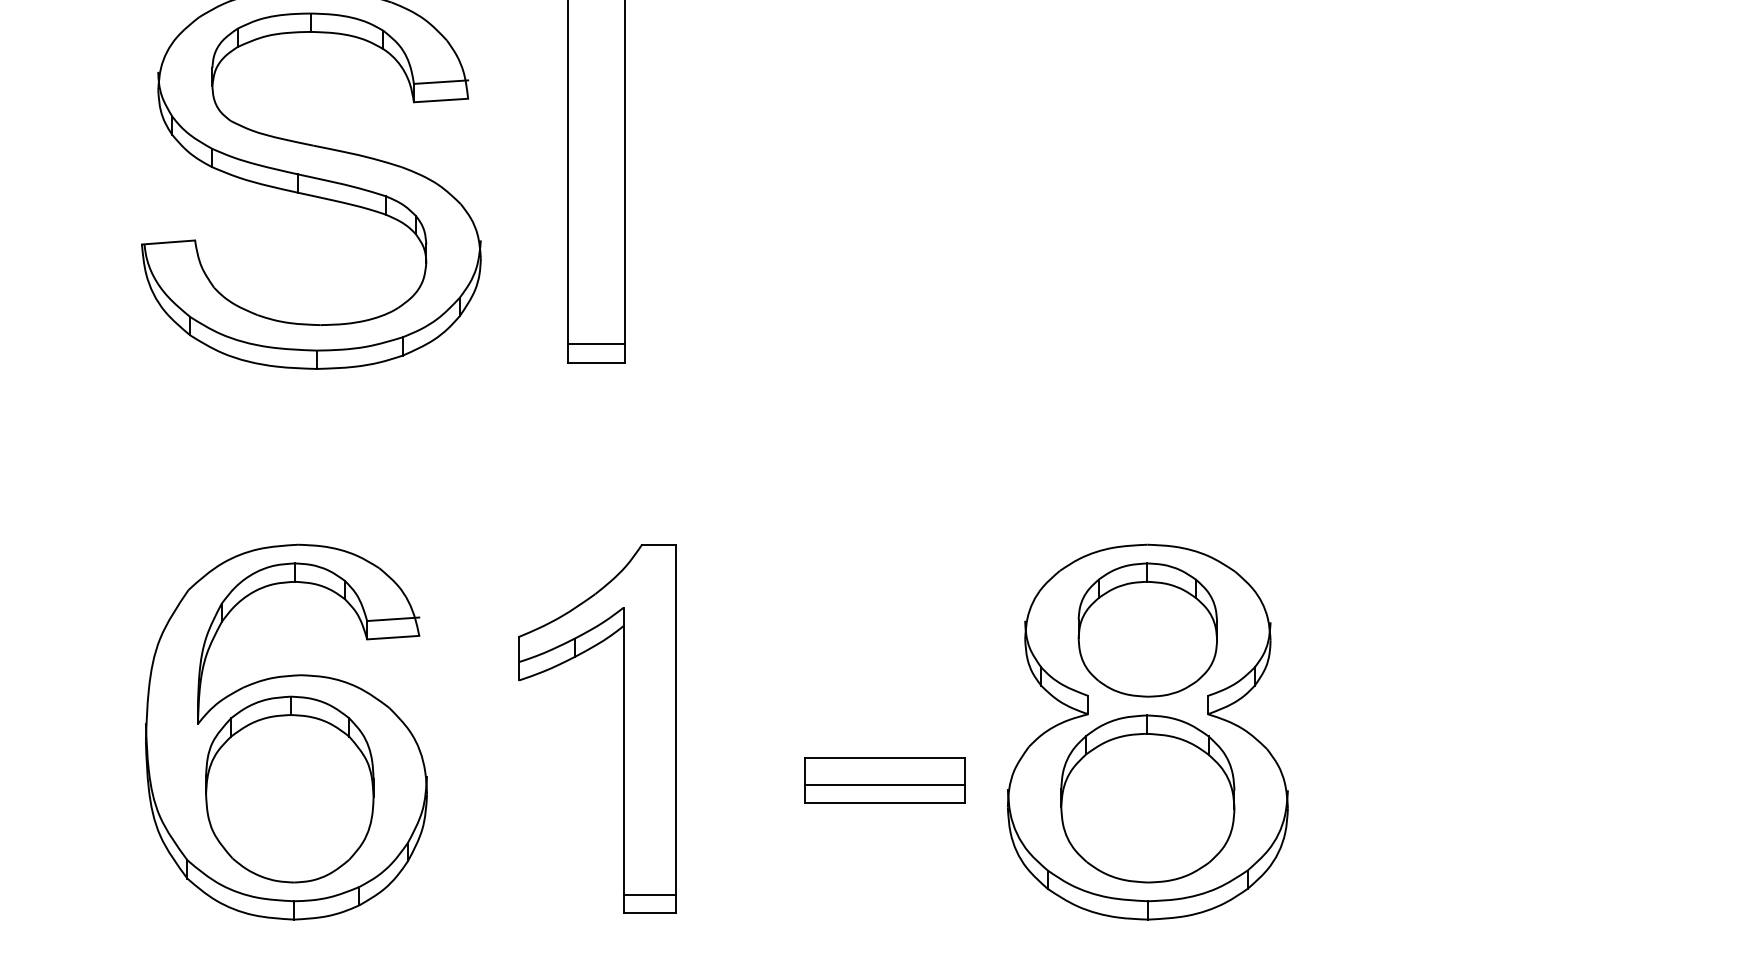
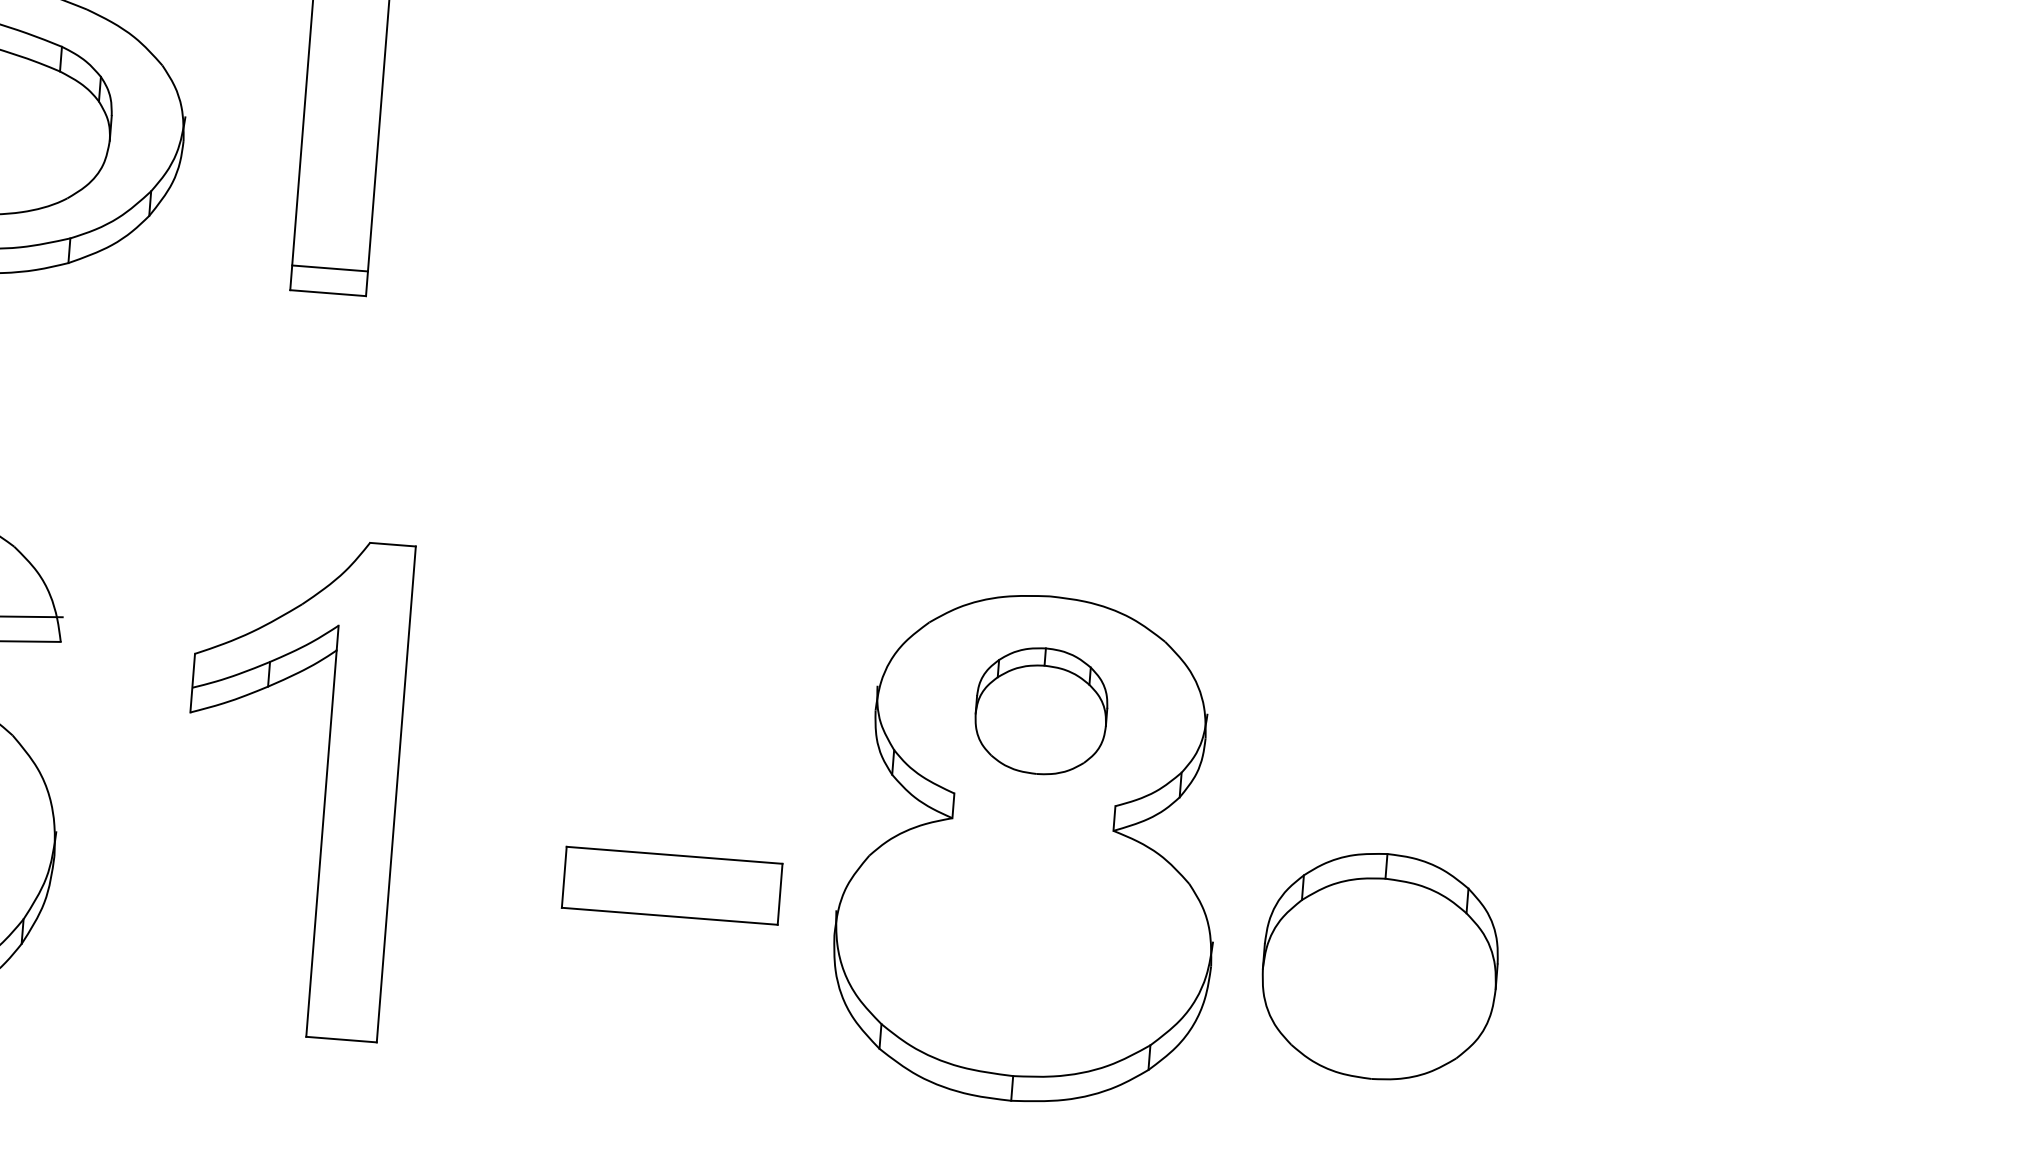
part: (1147, 629) -> (1041, 710), size x0.7
line: (884, 784) -> (670, 891), removed
part: (1147, 798) -> (1379, 965), moved
line: (649, 894) -> (343, 1014), removed

